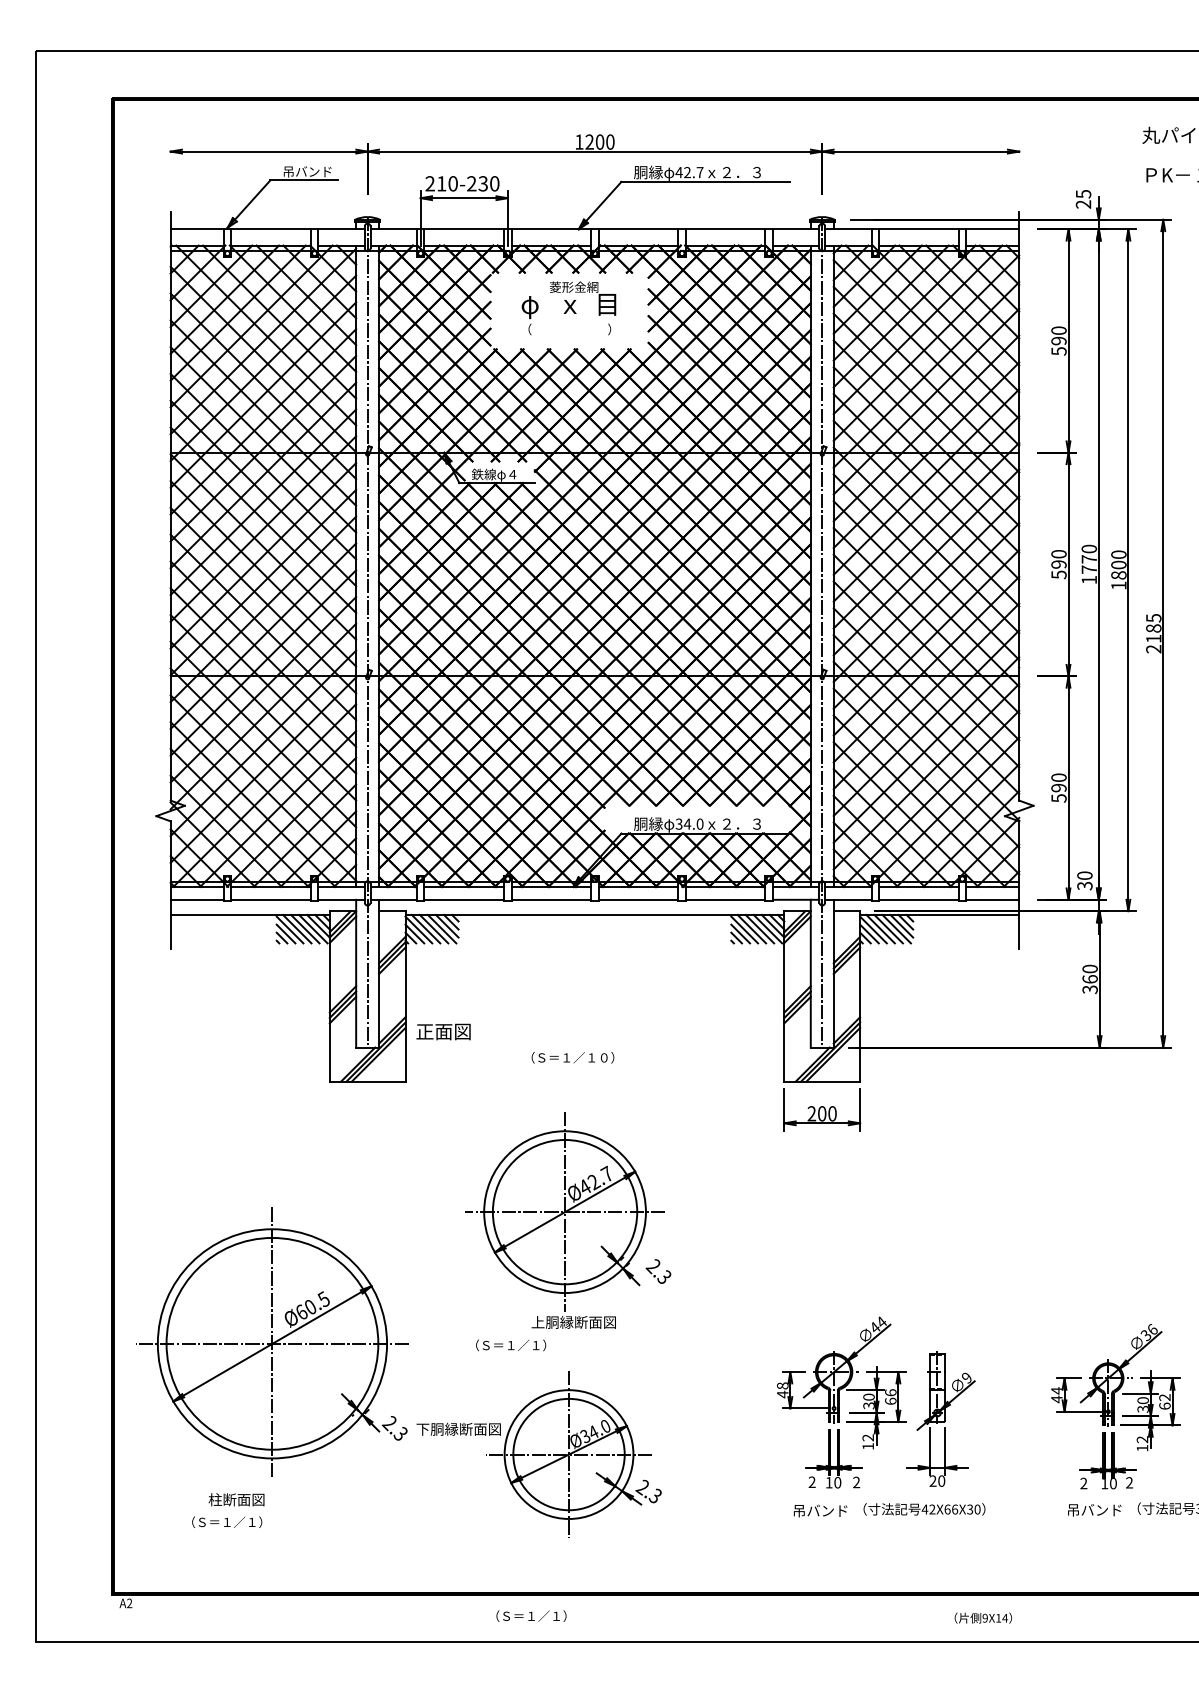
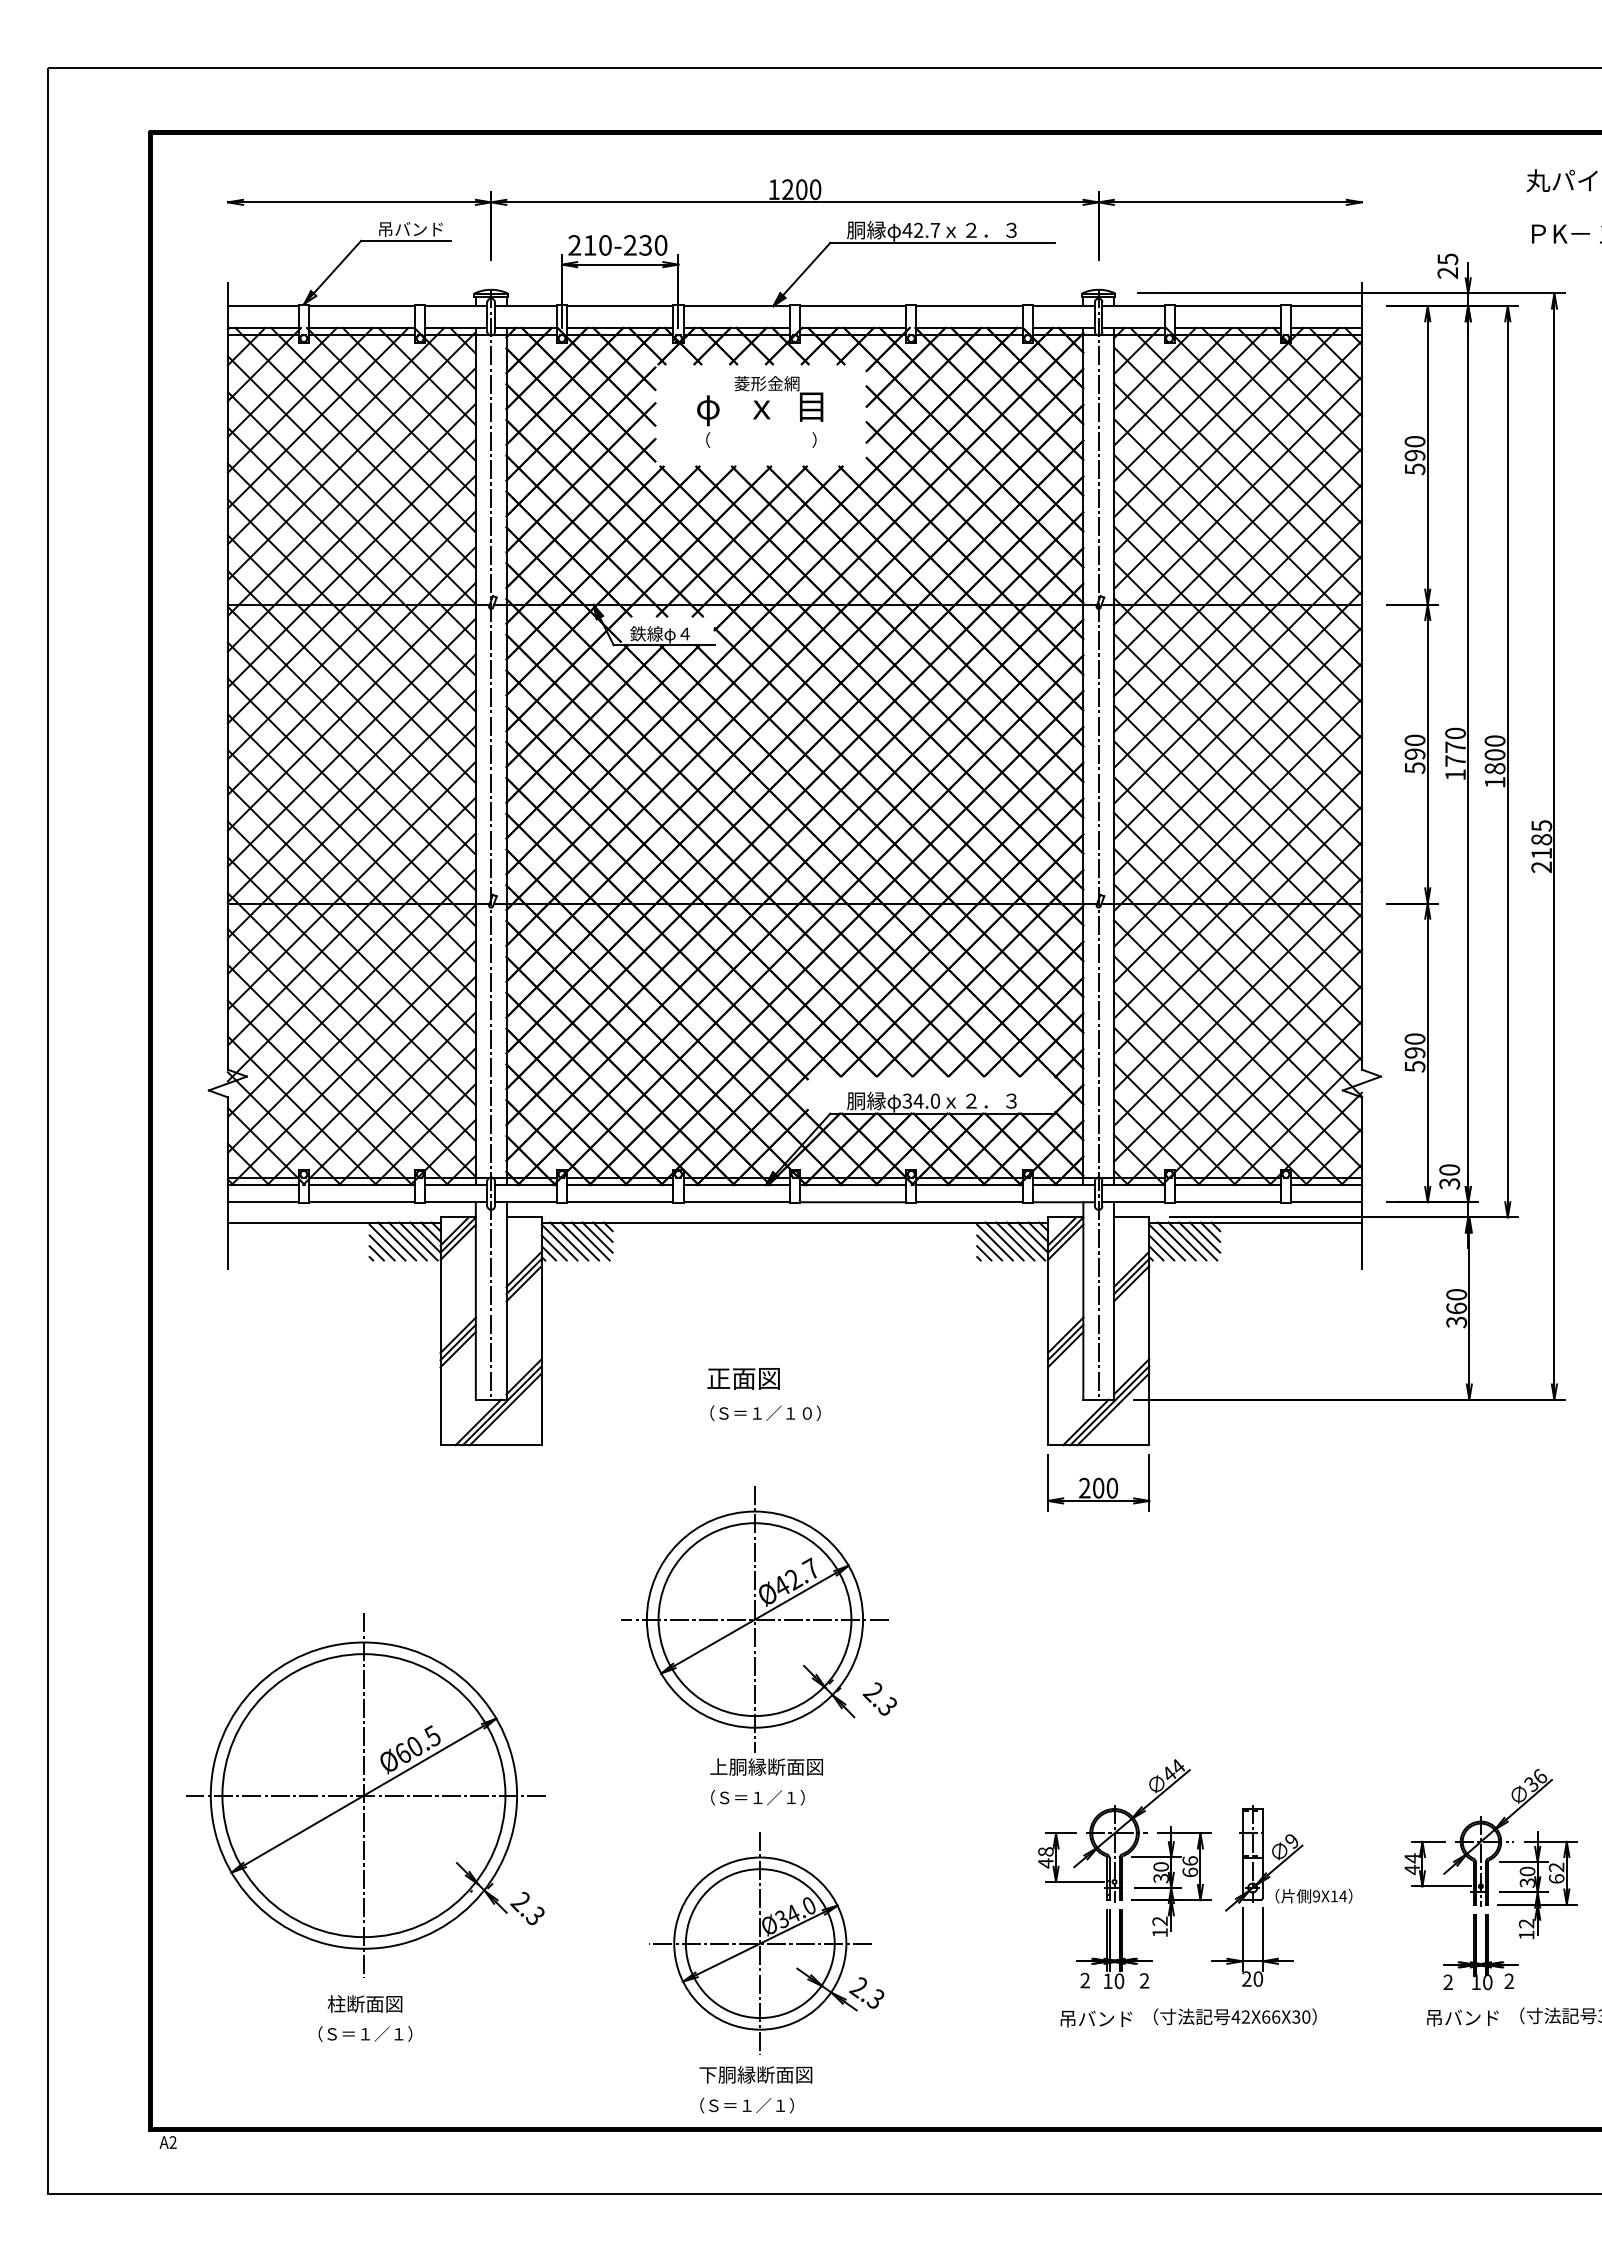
text: (443, 1031) -> (743, 1378), moved
text: (510, 1345) -> (757, 1797), moved
text: (458, 1429) -> (755, 2074), moved
text: (236, 1499) -> (364, 2003), moved
text: (227, 1521) -> (365, 2033), moved
text: (531, 1616) -> (746, 2105), moved
text: (983, 1617) -> (1313, 1895), moved

